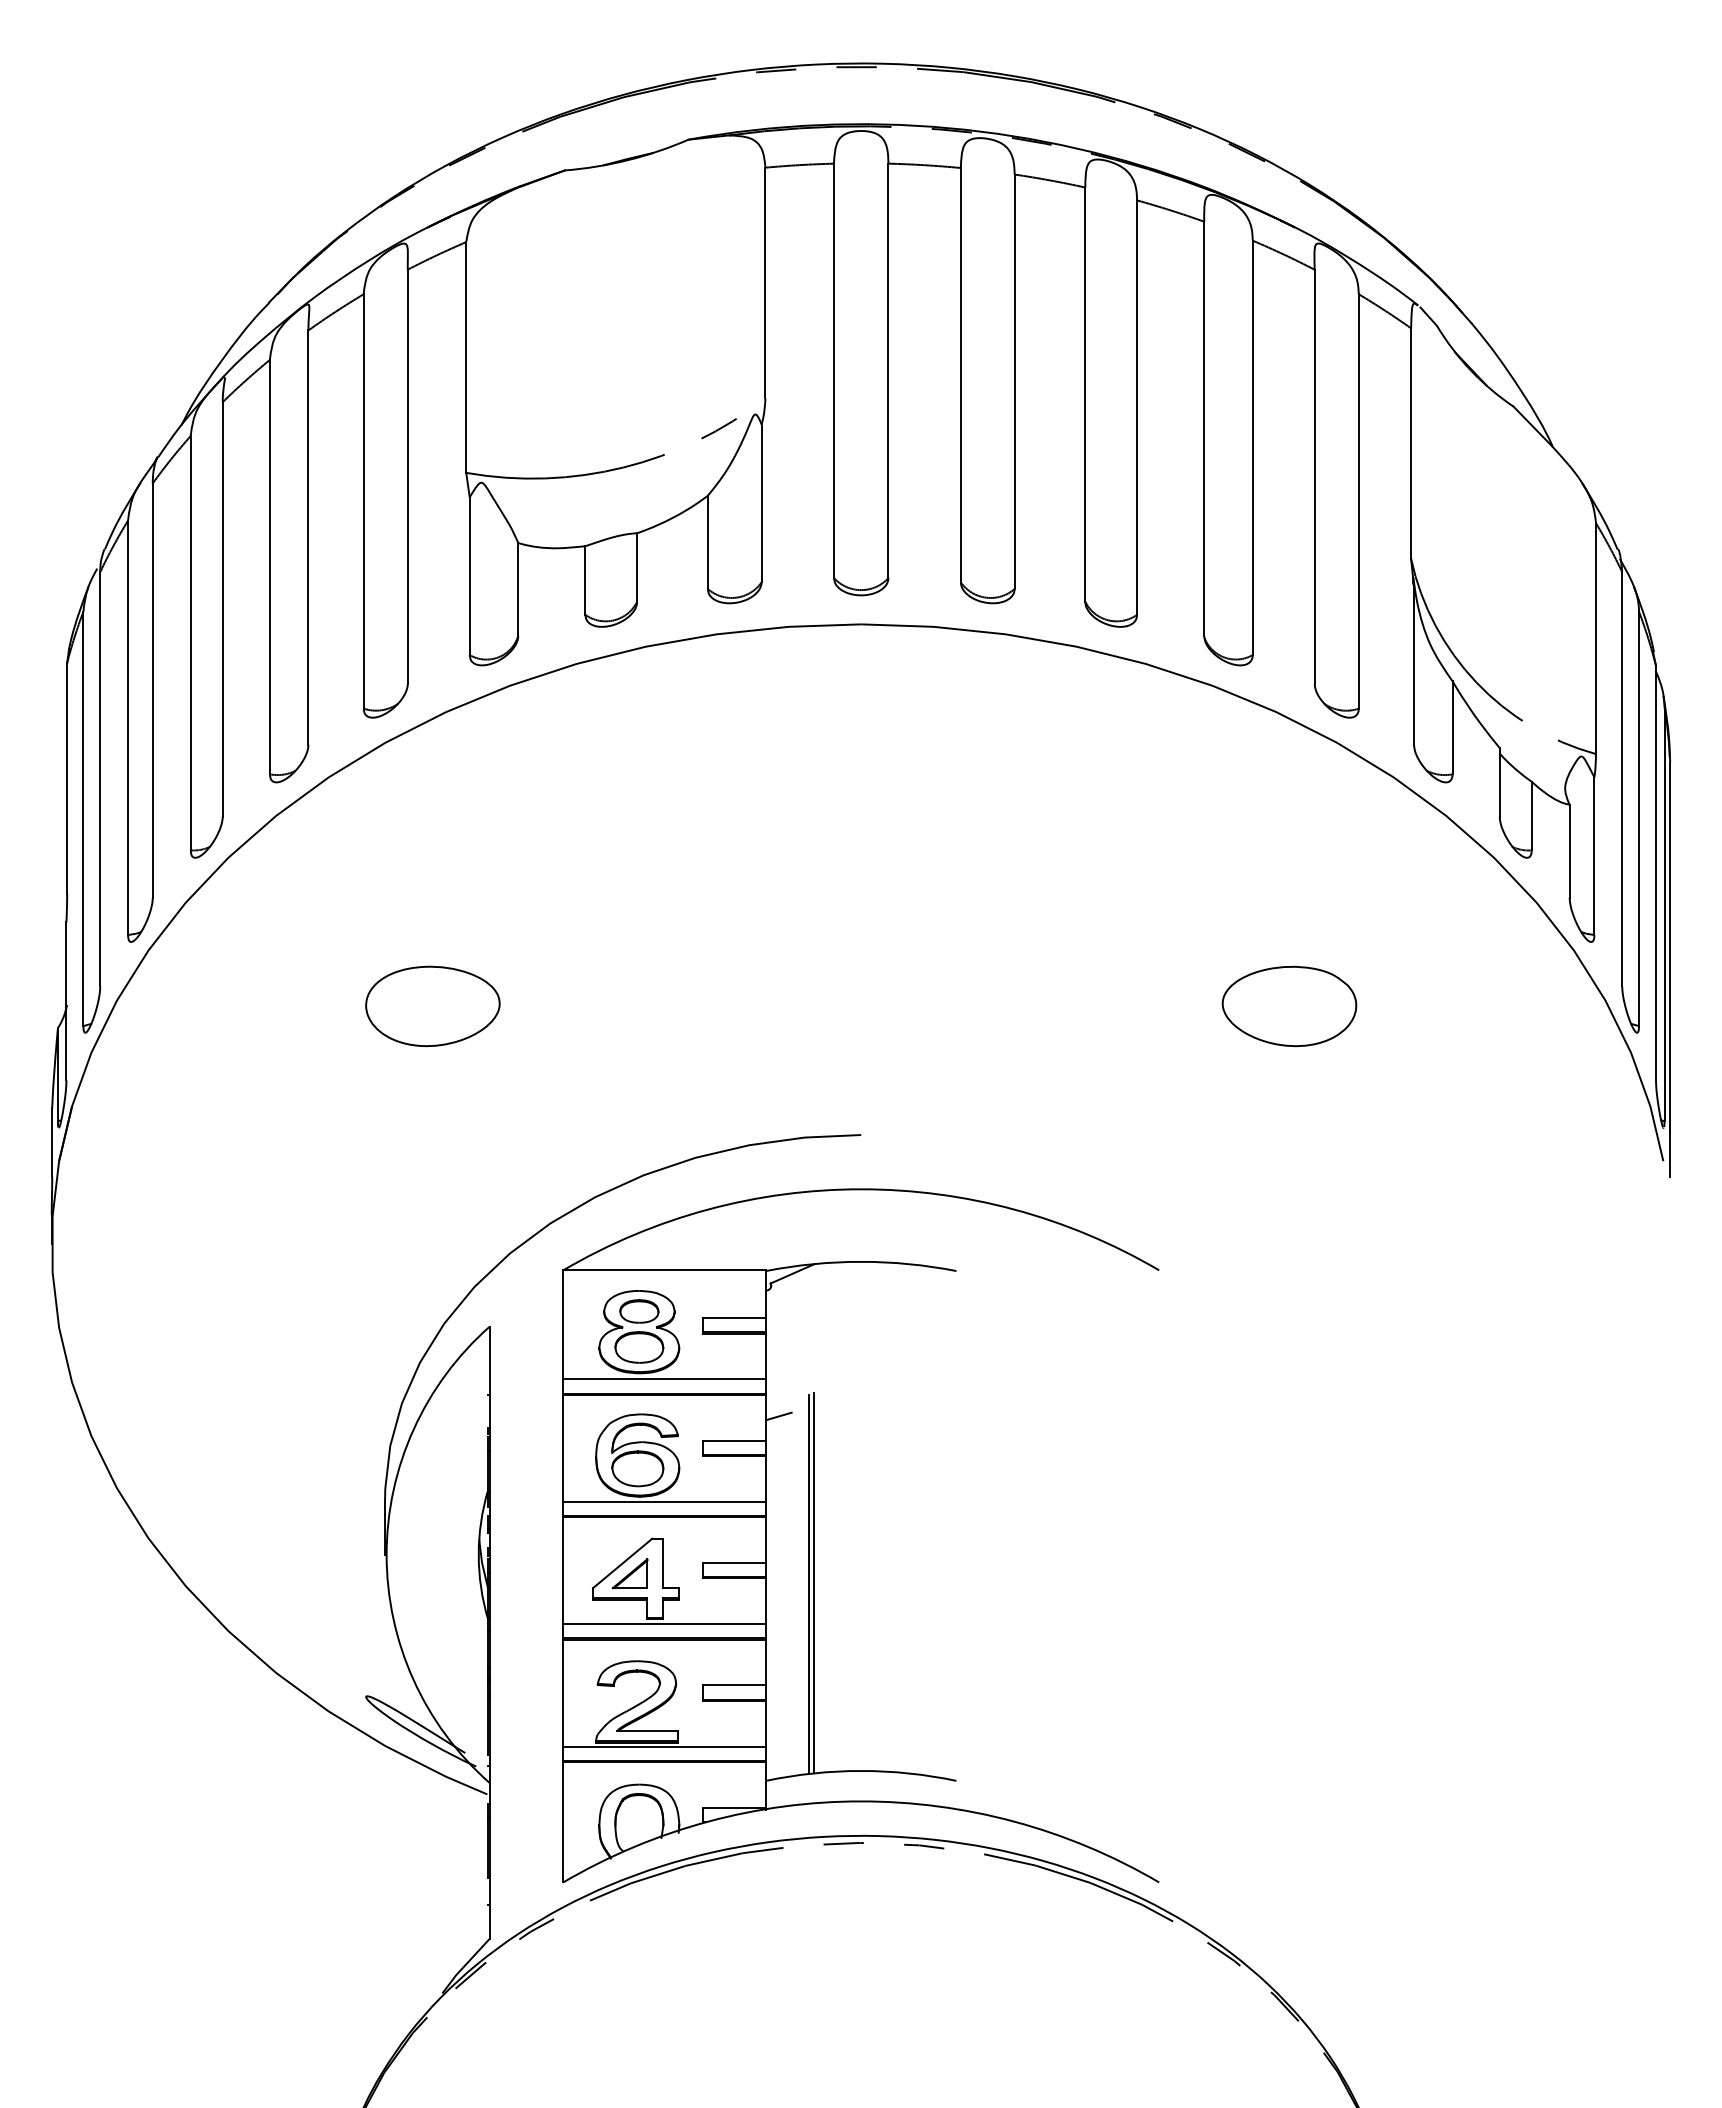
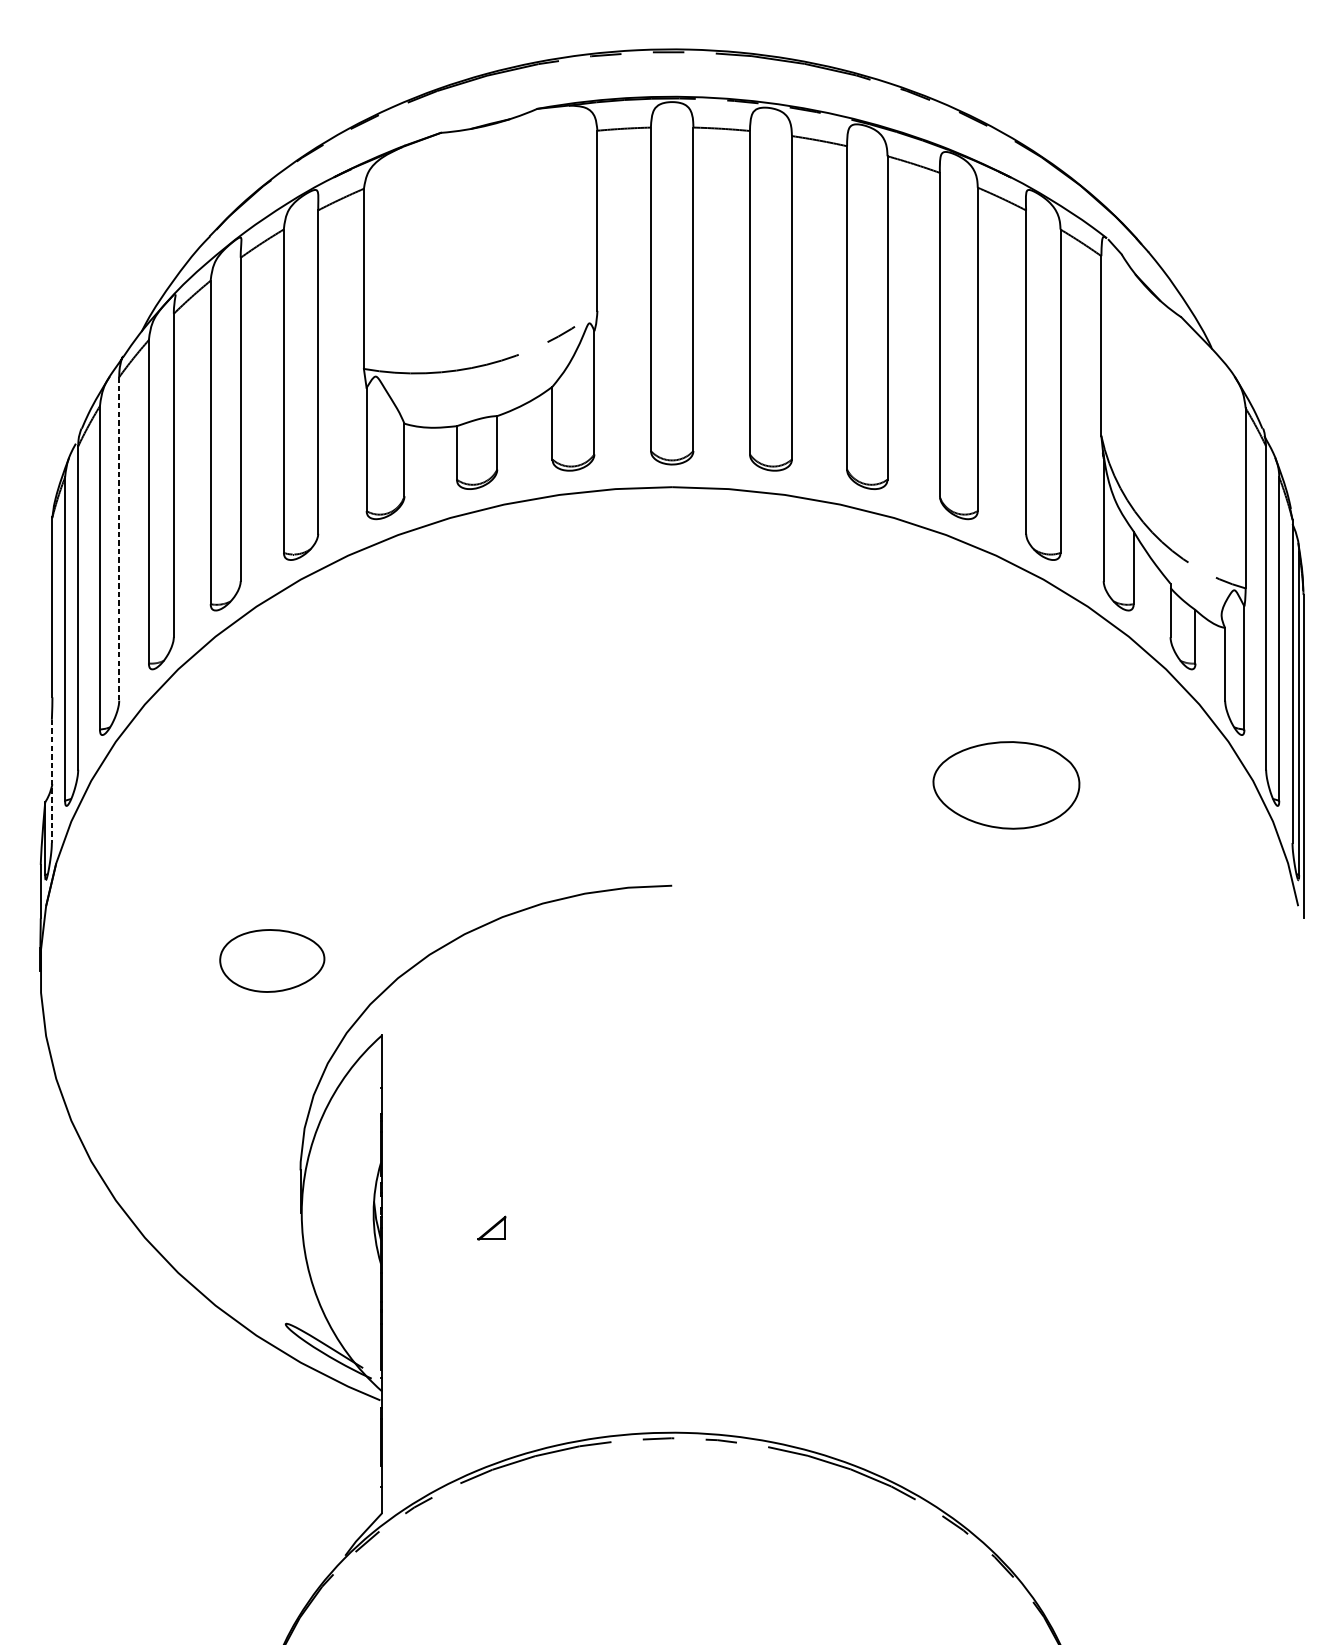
line: (152, 691) -> (119, 539), solid -> dashed
line: (66, 1001) -> (51, 781), solid -> dashed
part: (432, 1006) -> (271, 961), moved
part: (1289, 1006) -> (1006, 785), size x1.4
part: (814, 1535) -> (635, 1198), removed

